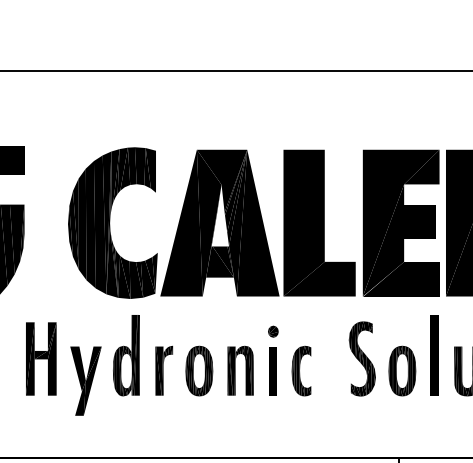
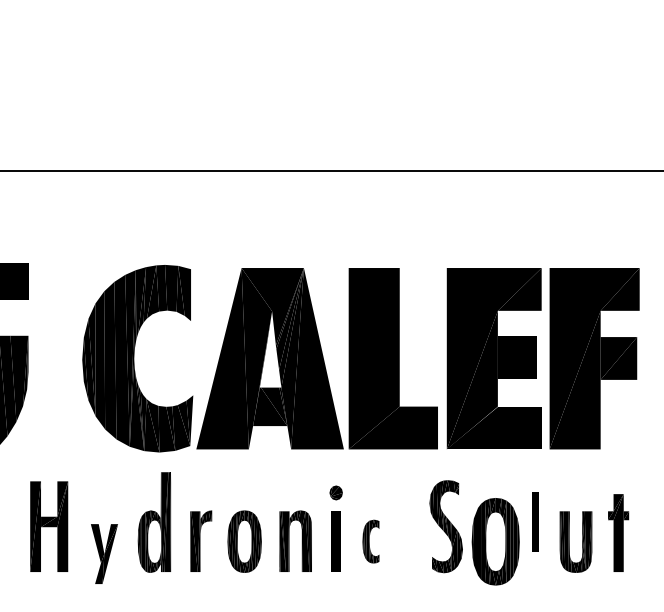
part: (434, 354) -> (535, 521), size x0.6
part: (301, 370) -> (370, 541), size x0.7
part: (402, 370) -> (495, 541), size x1.4
part: (86, 380) -> (104, 553), size x0.7

